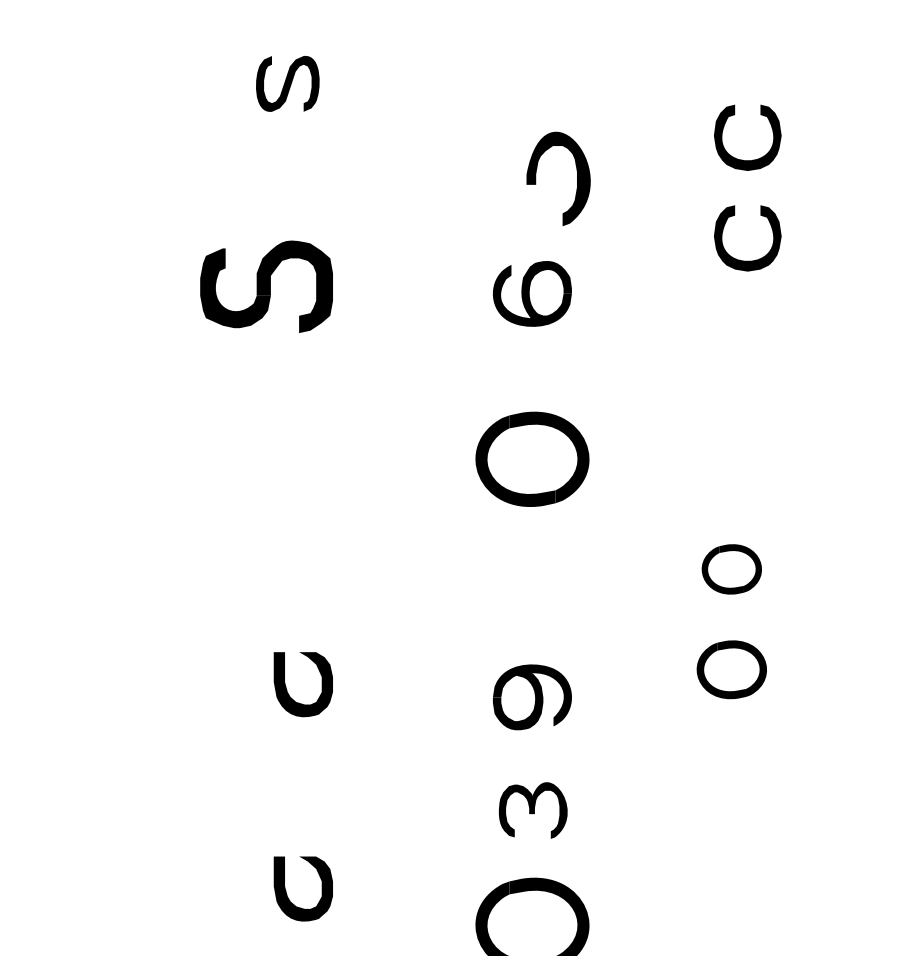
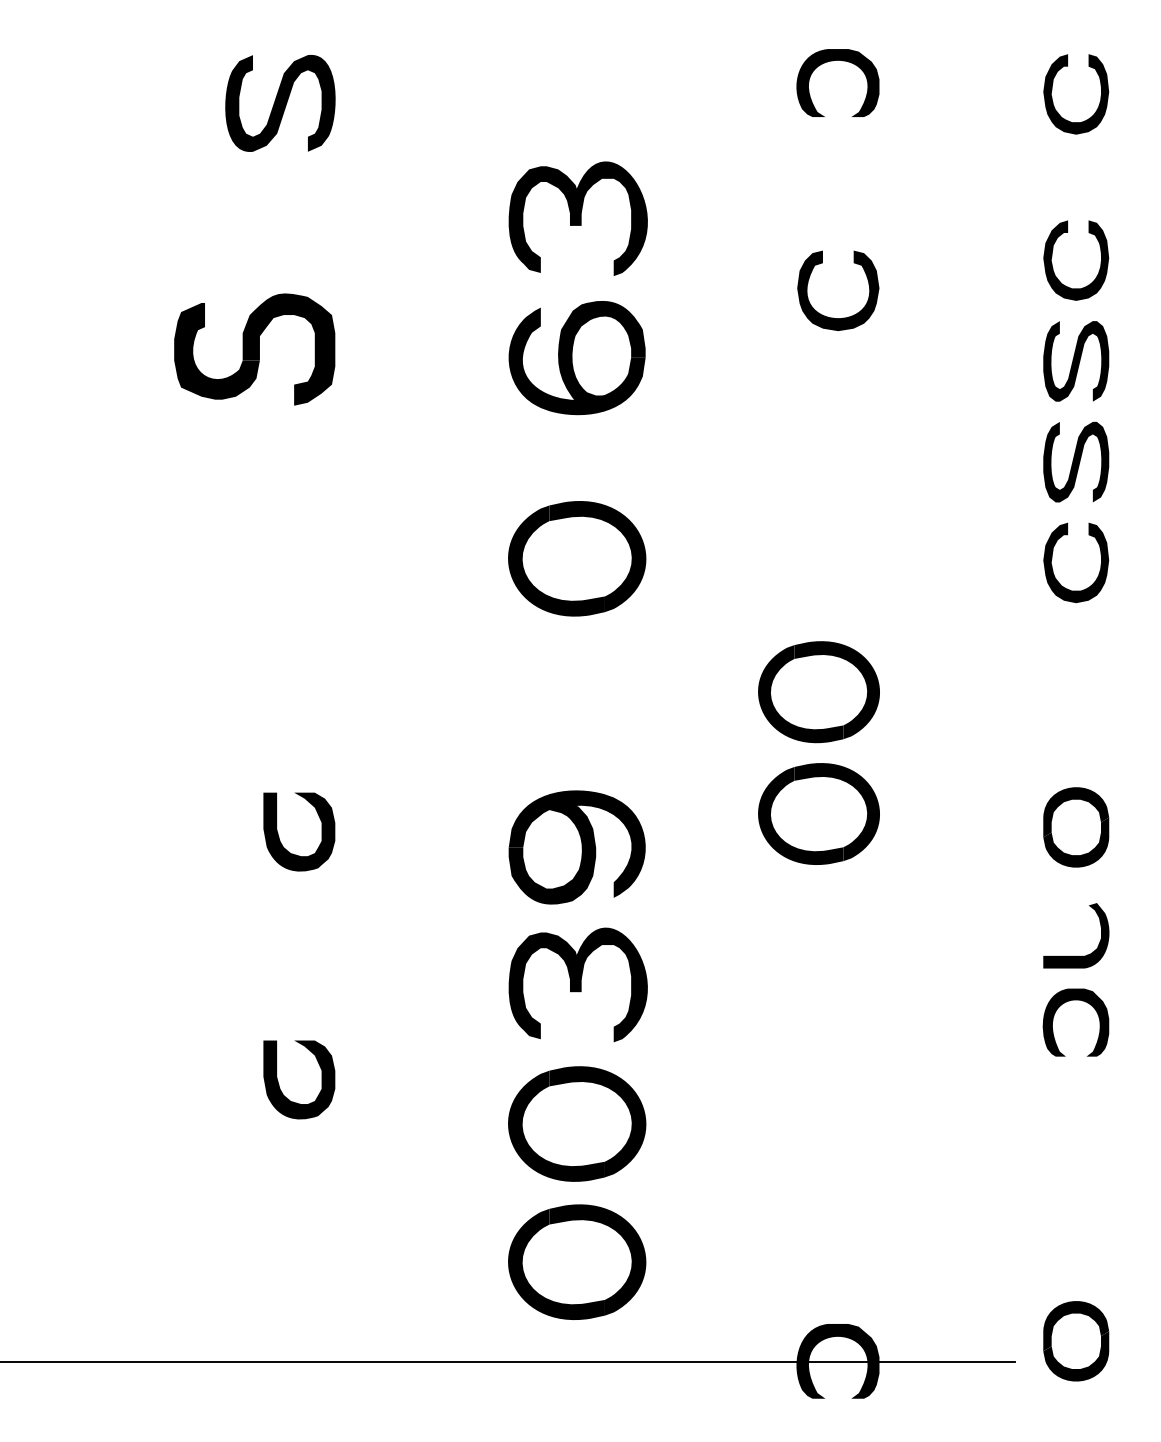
fill: (747, 67) -> (837, 83), added
part: (287, 83) -> (280, 103), size x1.43
part: (743, 159) -> (833, 195), removed
fill: (505, 179) -> (544, 219), added
part: (531, 294) -> (576, 358), size x1.43
part: (731, 569) -> (818, 692), size x1.67
part: (731, 669) -> (818, 813), size x1.43
part: (531, 697) -> (576, 847), size x1.43
part: (532, 810) -> (577, 984), size x1.67

